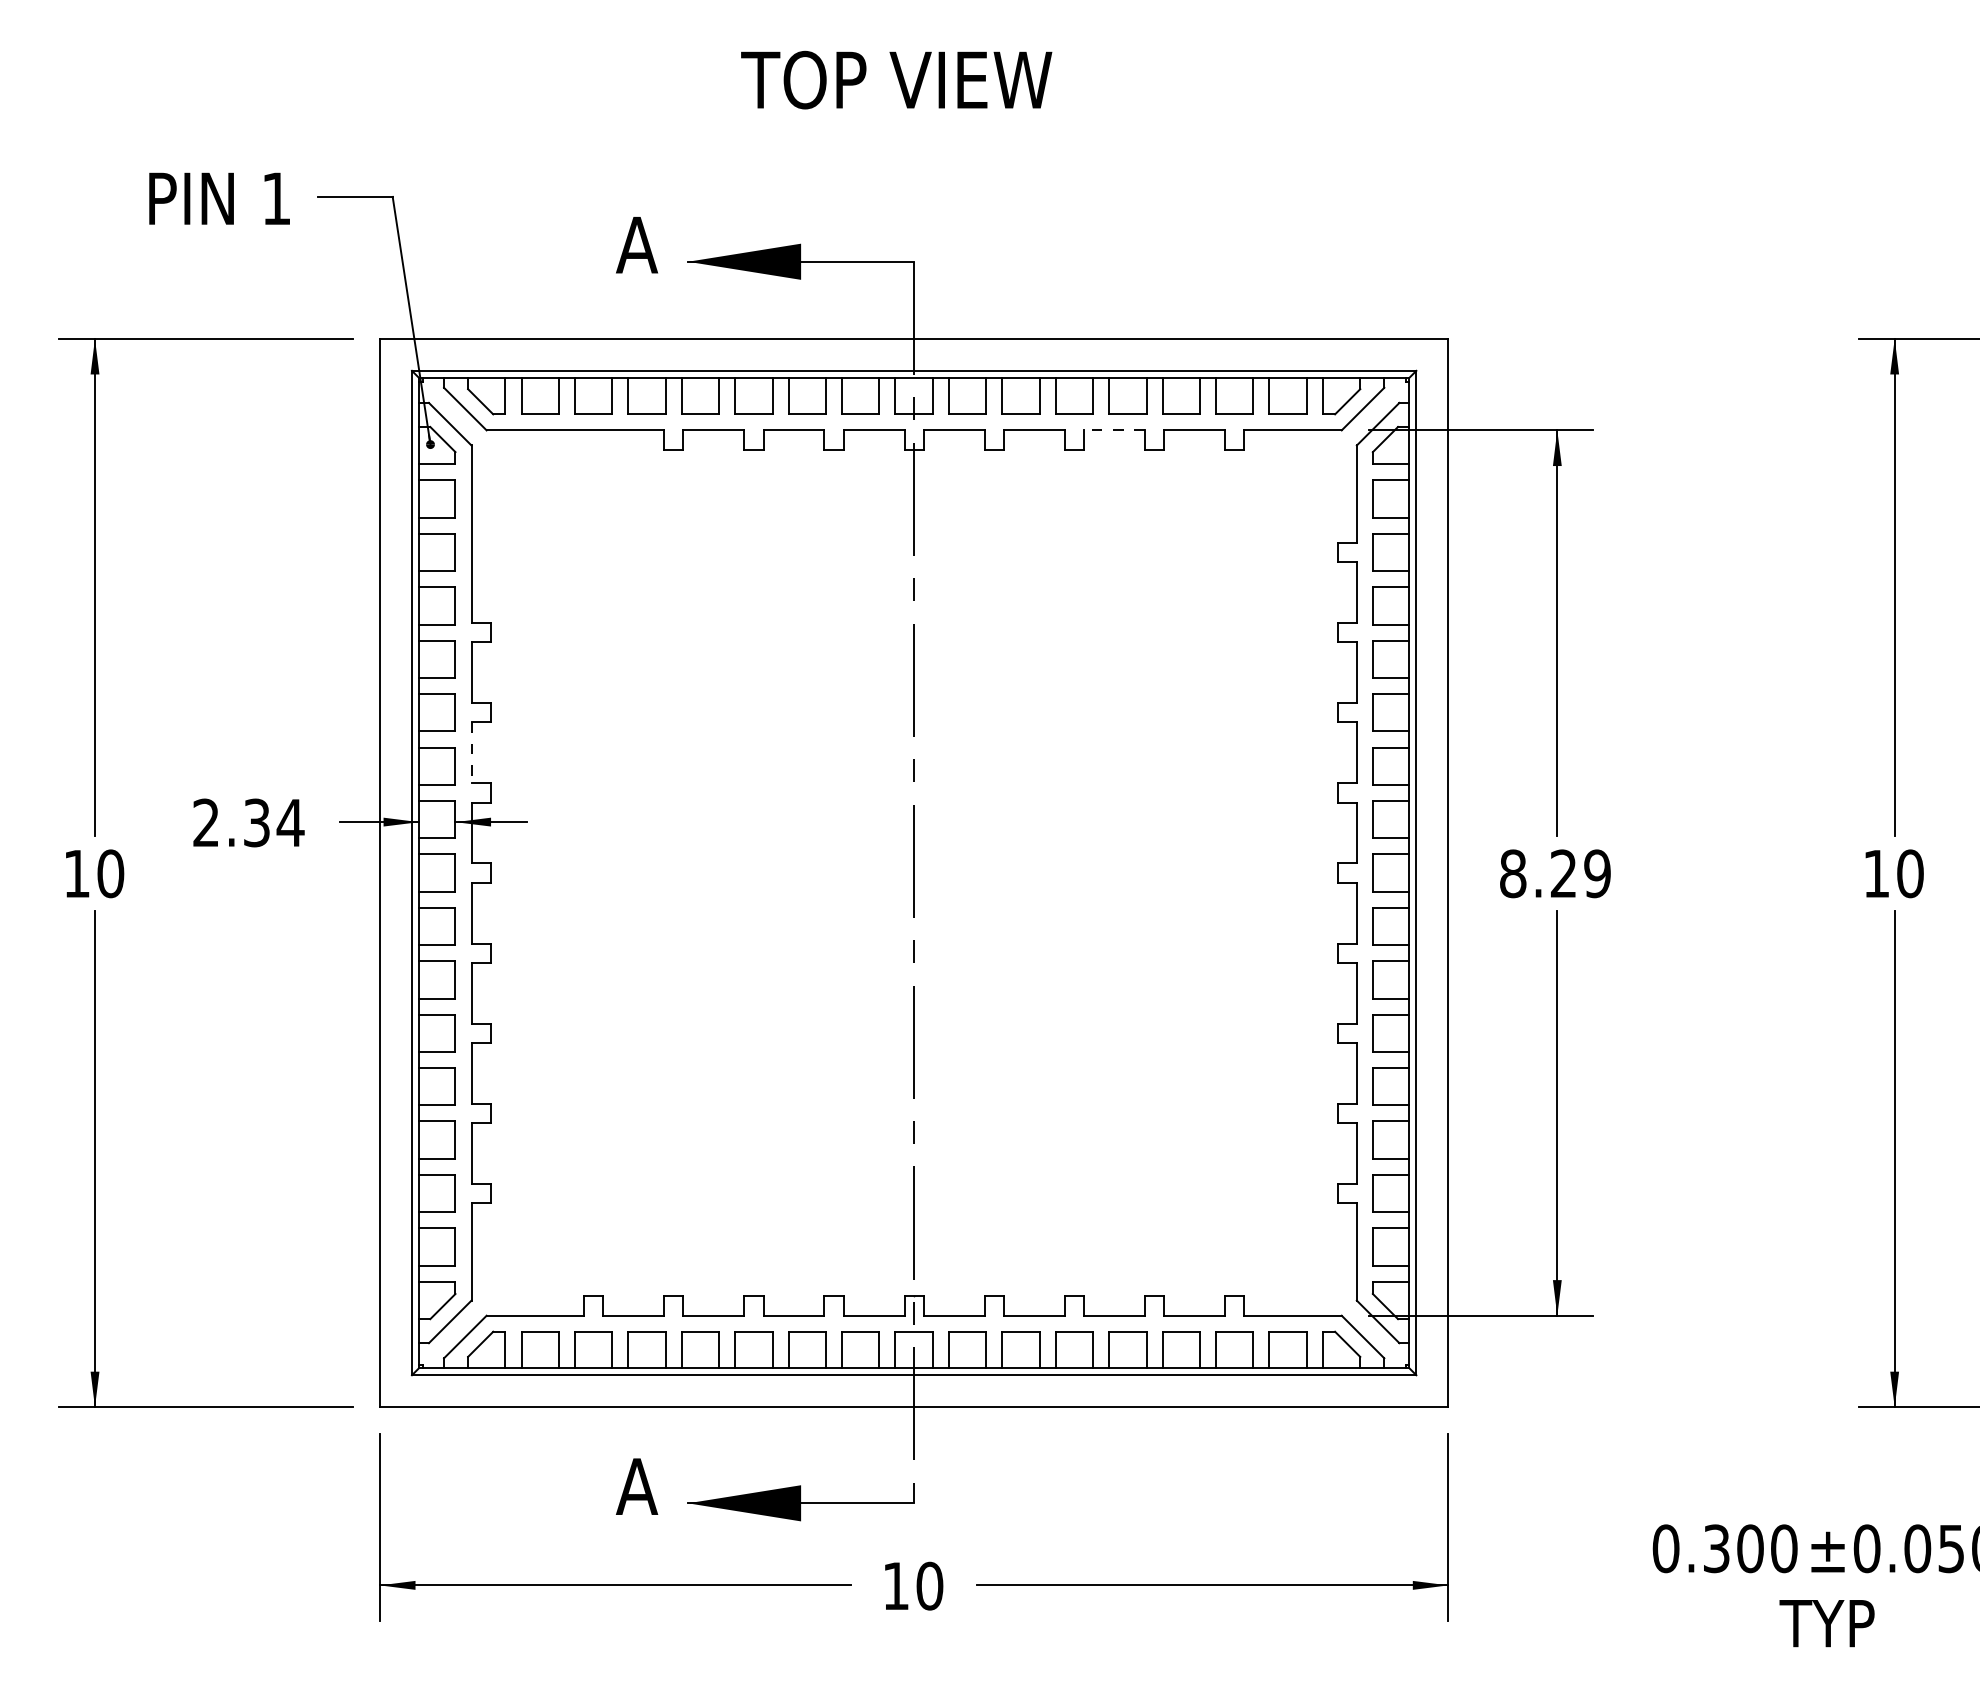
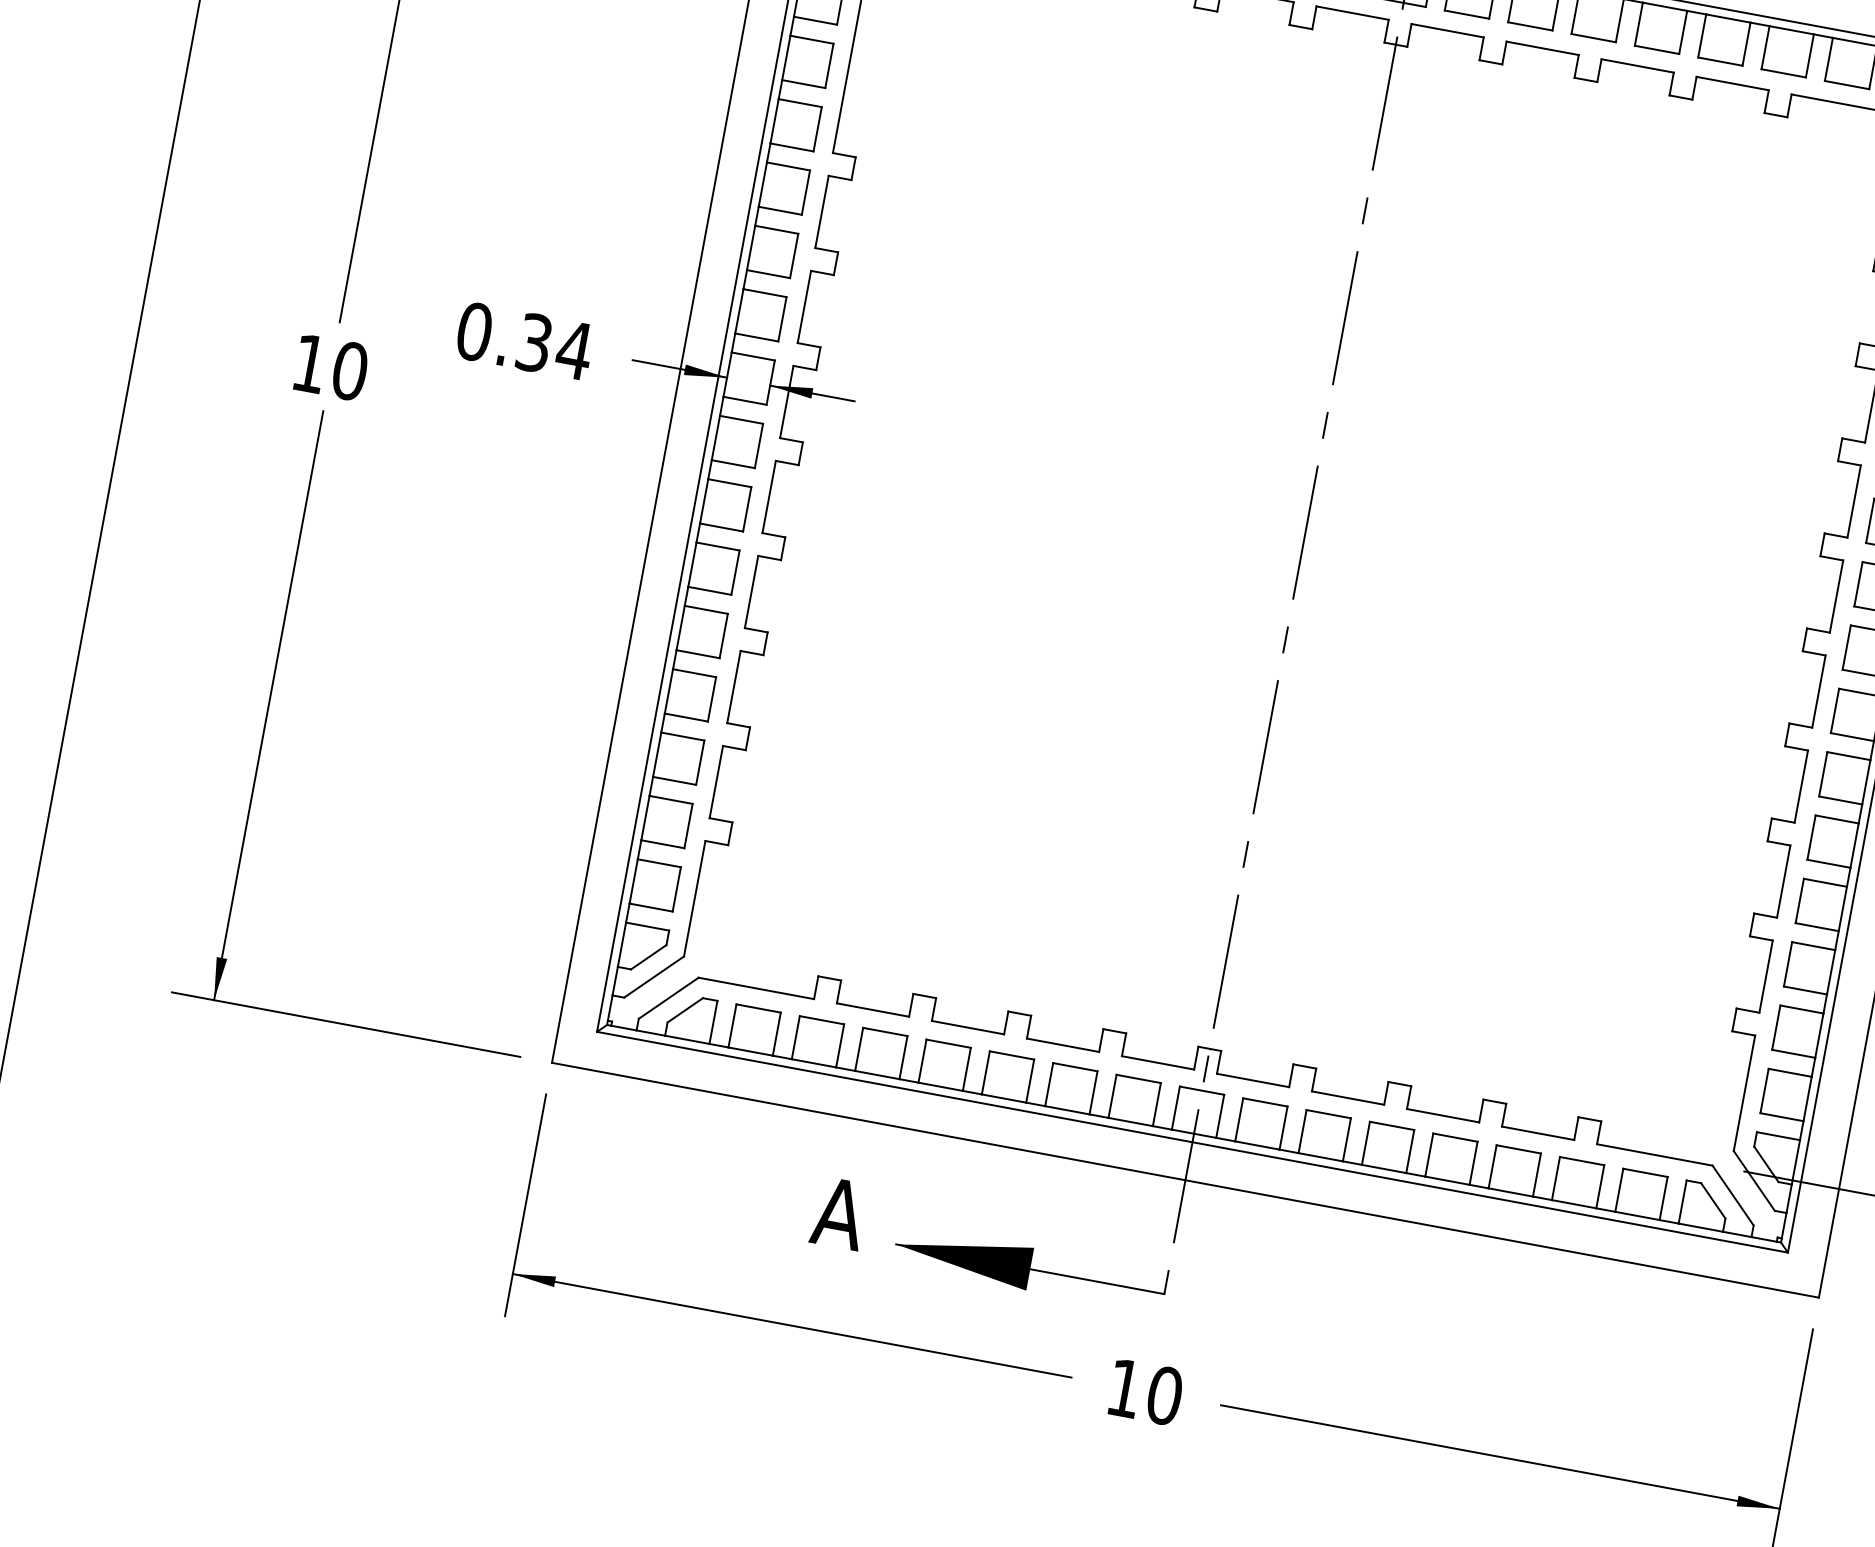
line: (1114, 430) -> (1637, 66), dashed -> solid
line: (471, 753) -> (804, 307), dashed -> solid
text: (206, 822) -> (474, 331), 2.34 -> 0.34

